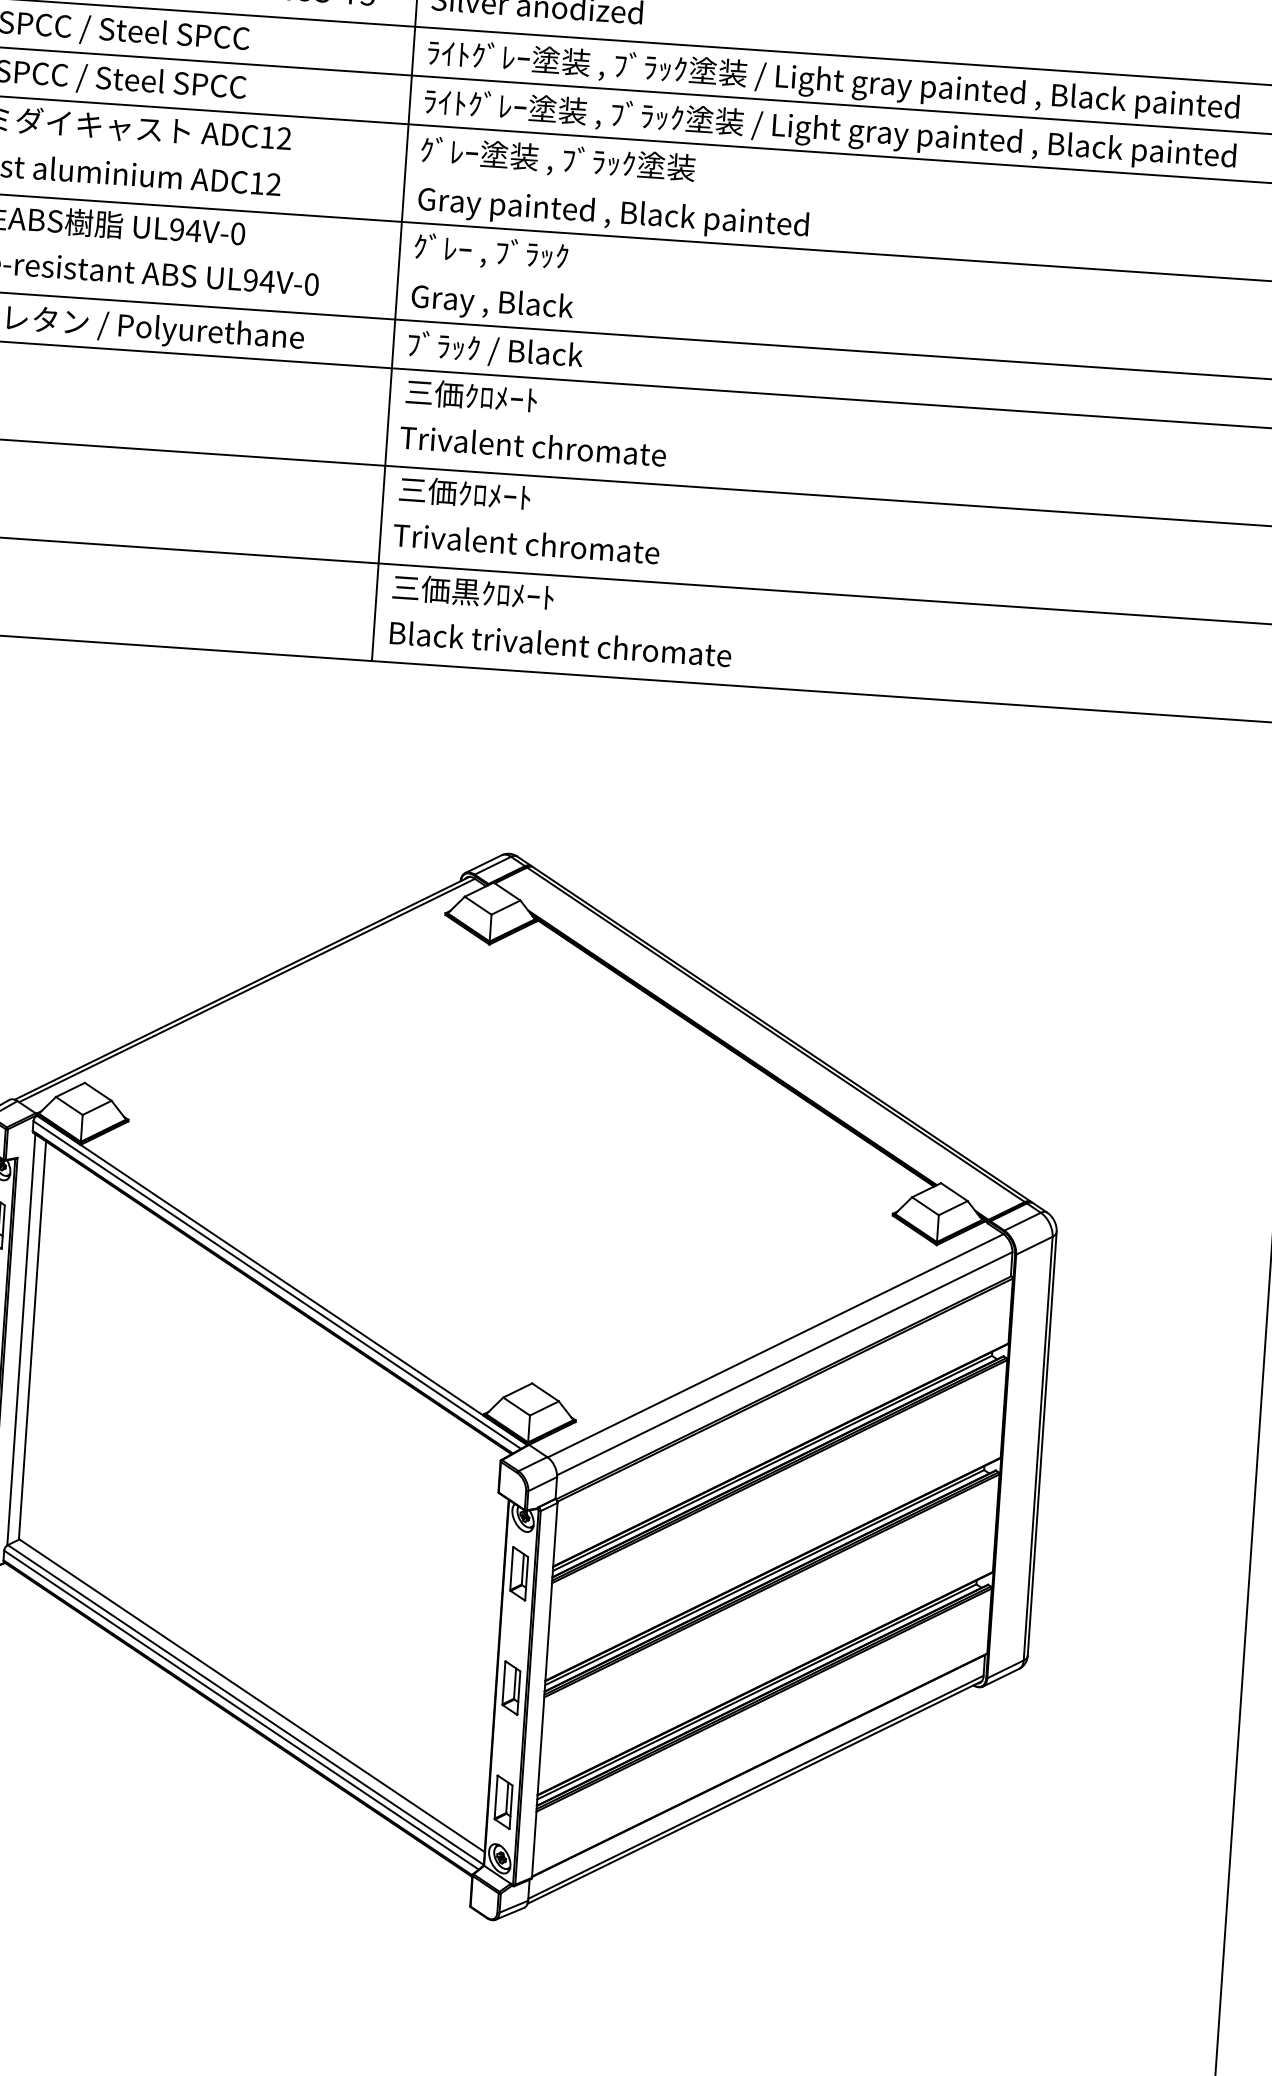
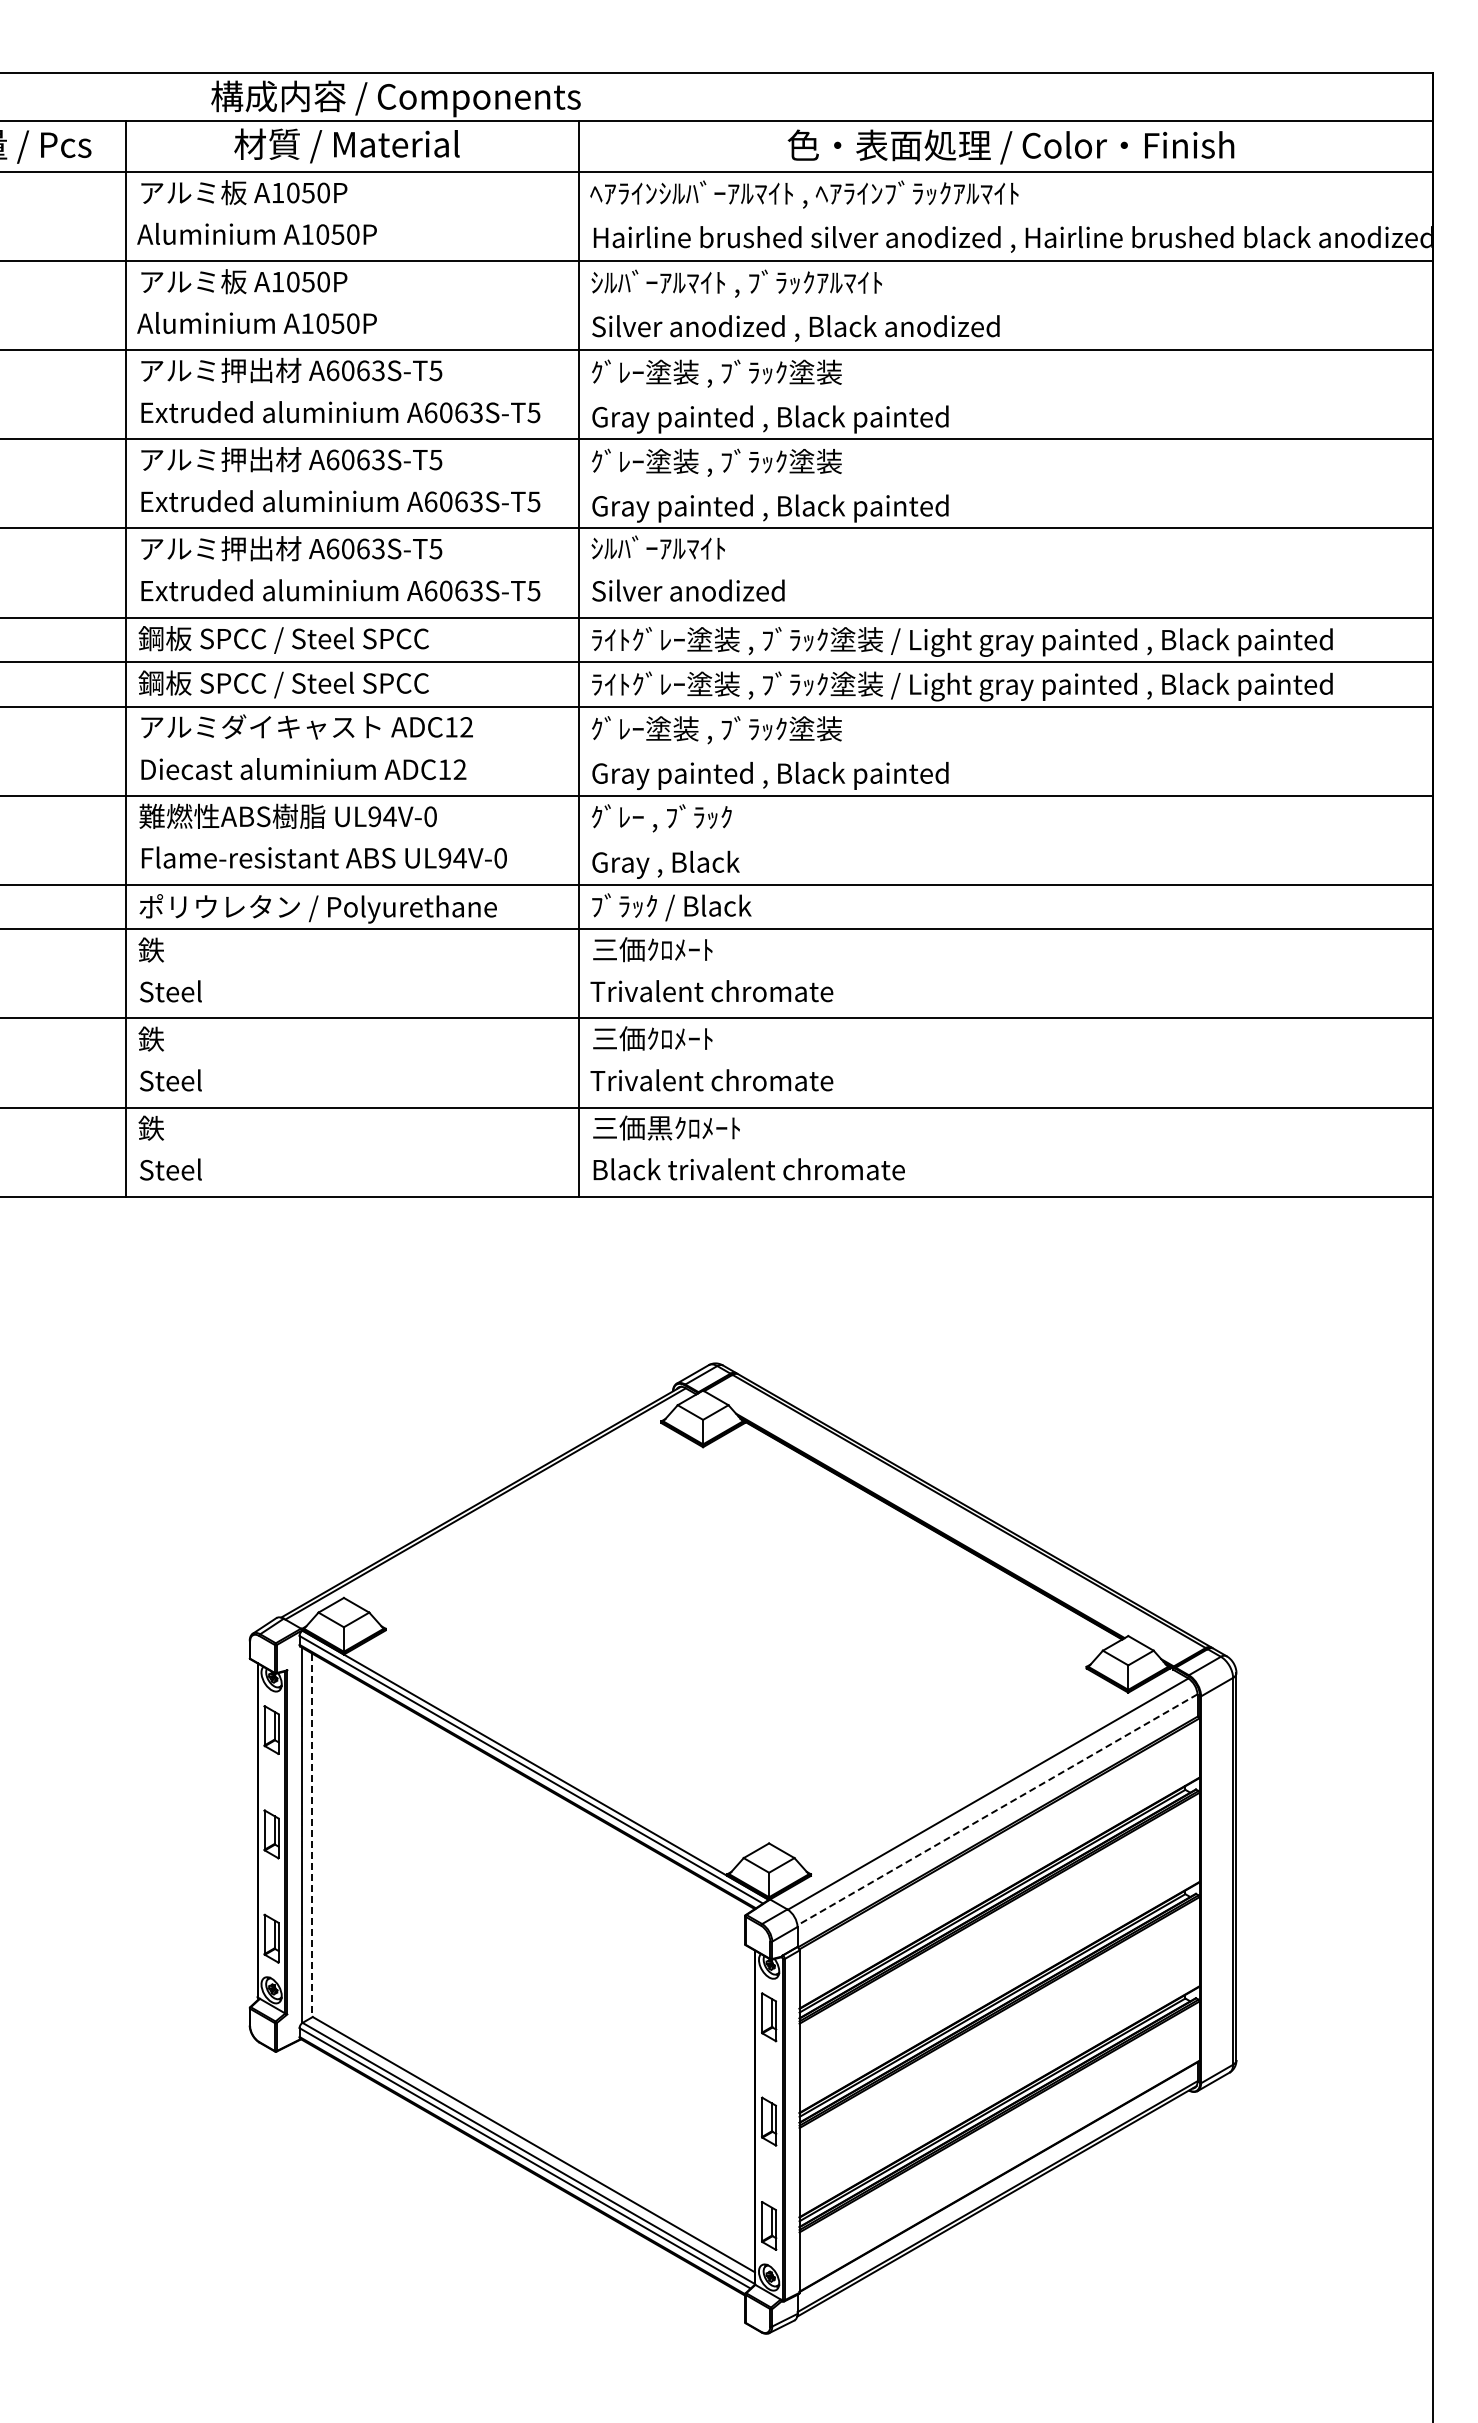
line: (32, 1340) -> (312, 1835), solid -> dashed
line: (784, 1363) -> (997, 1809), solid -> dashed

